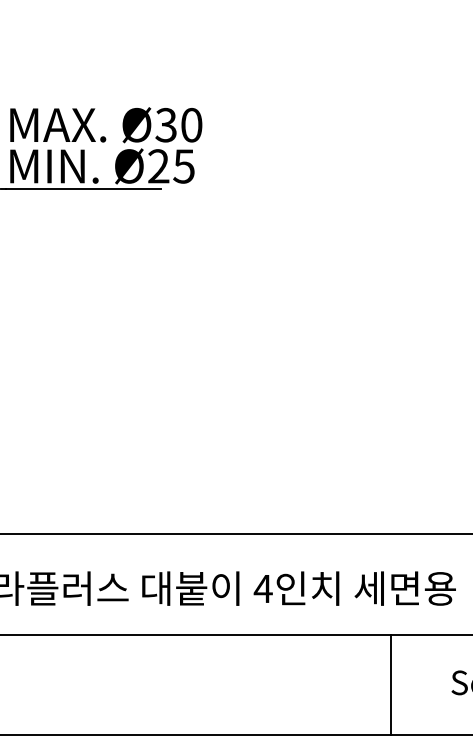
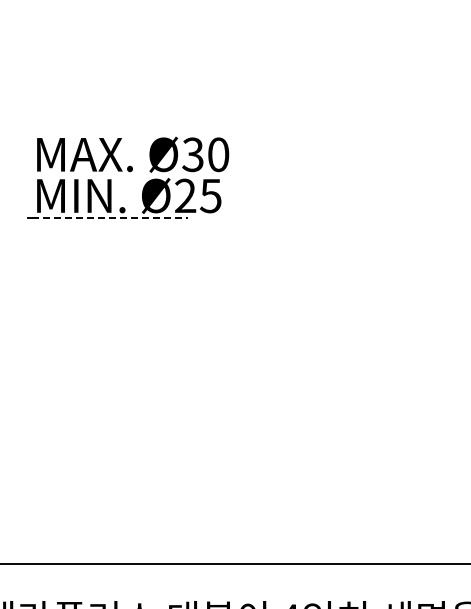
line: (83, 188) -> (110, 218), solid -> dashed

